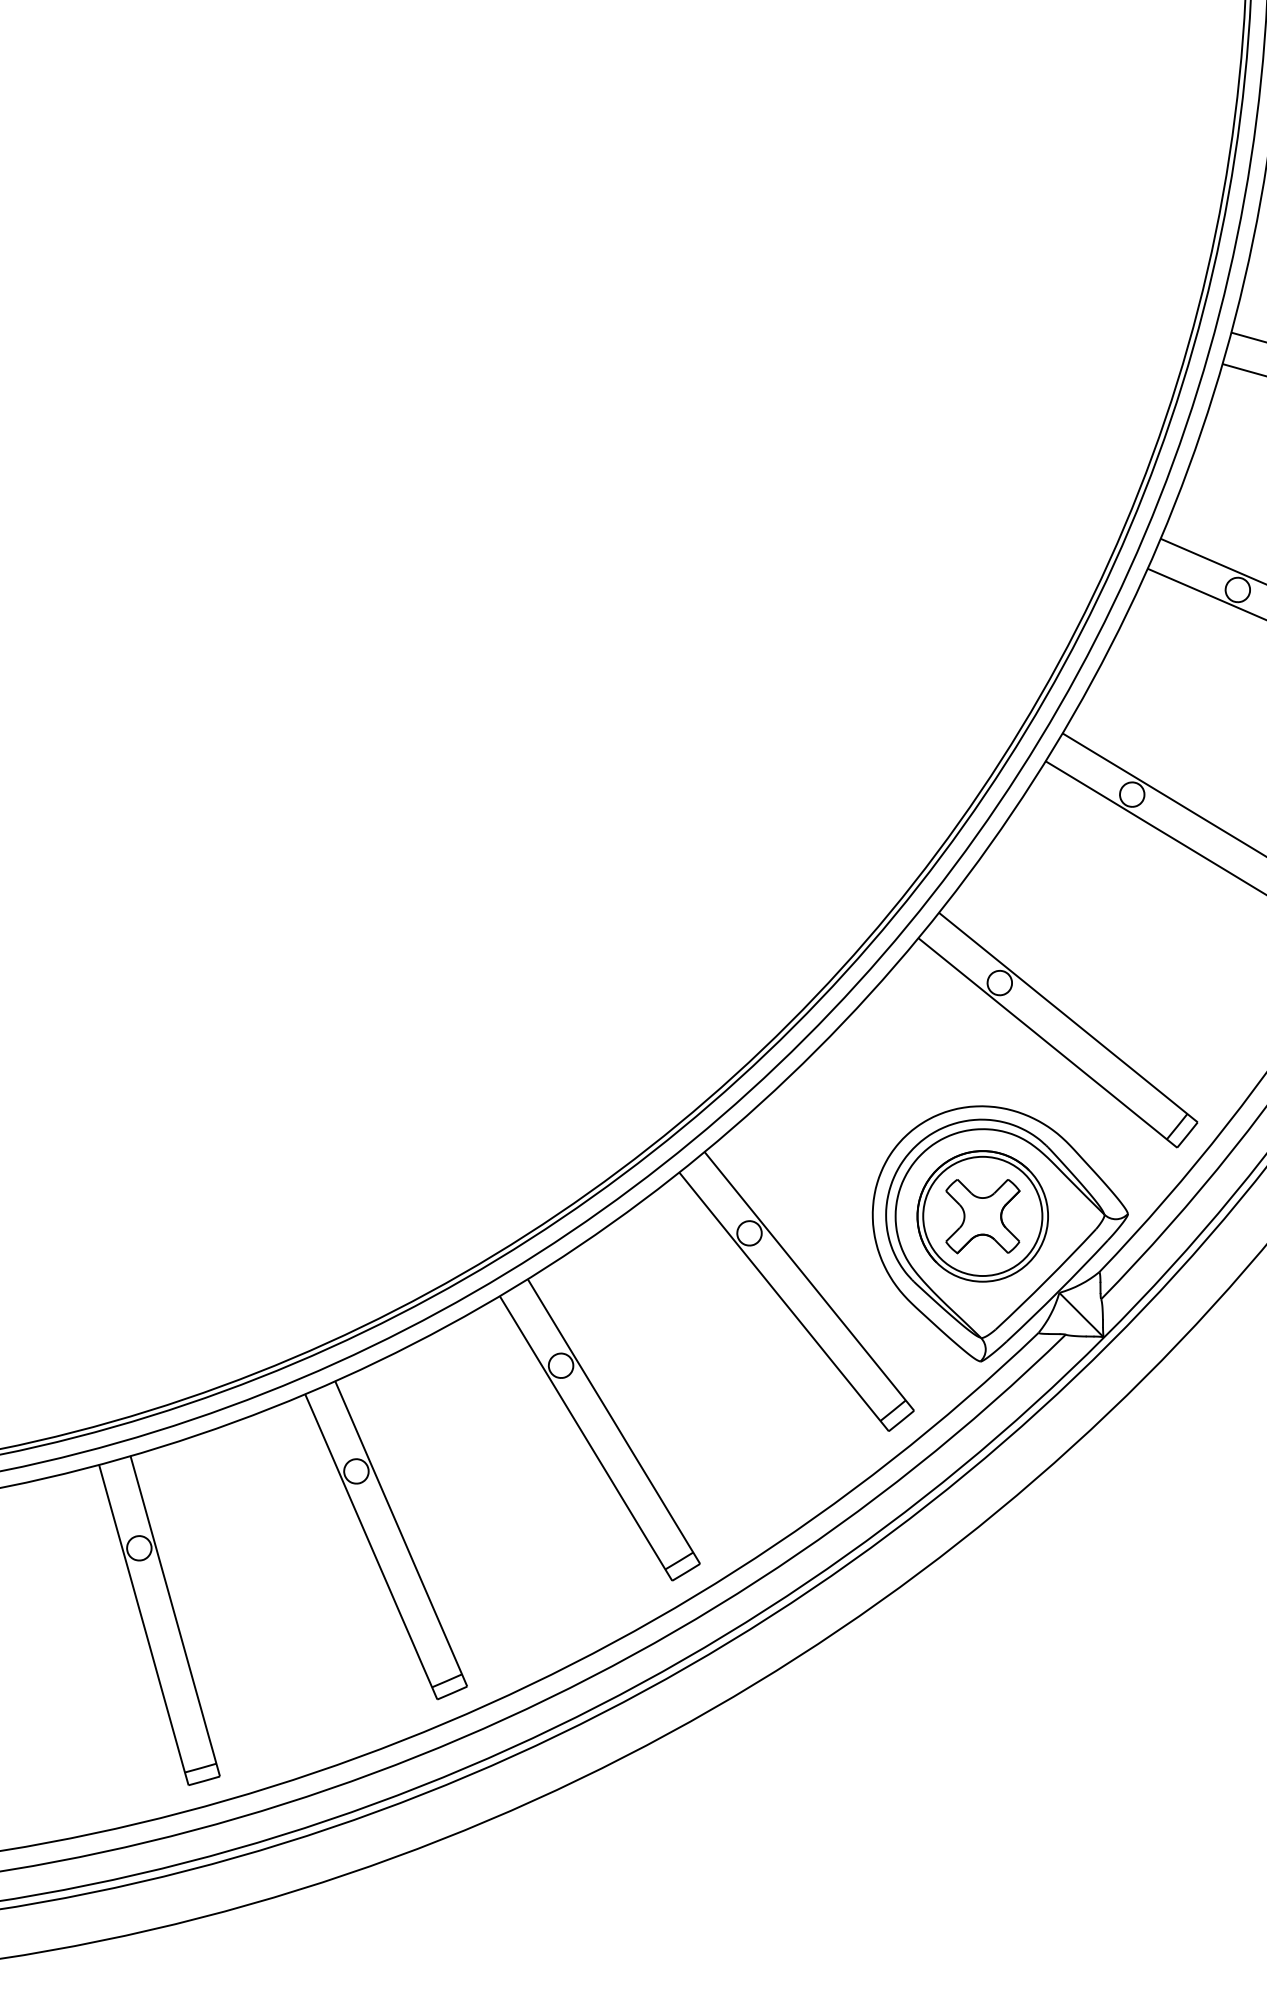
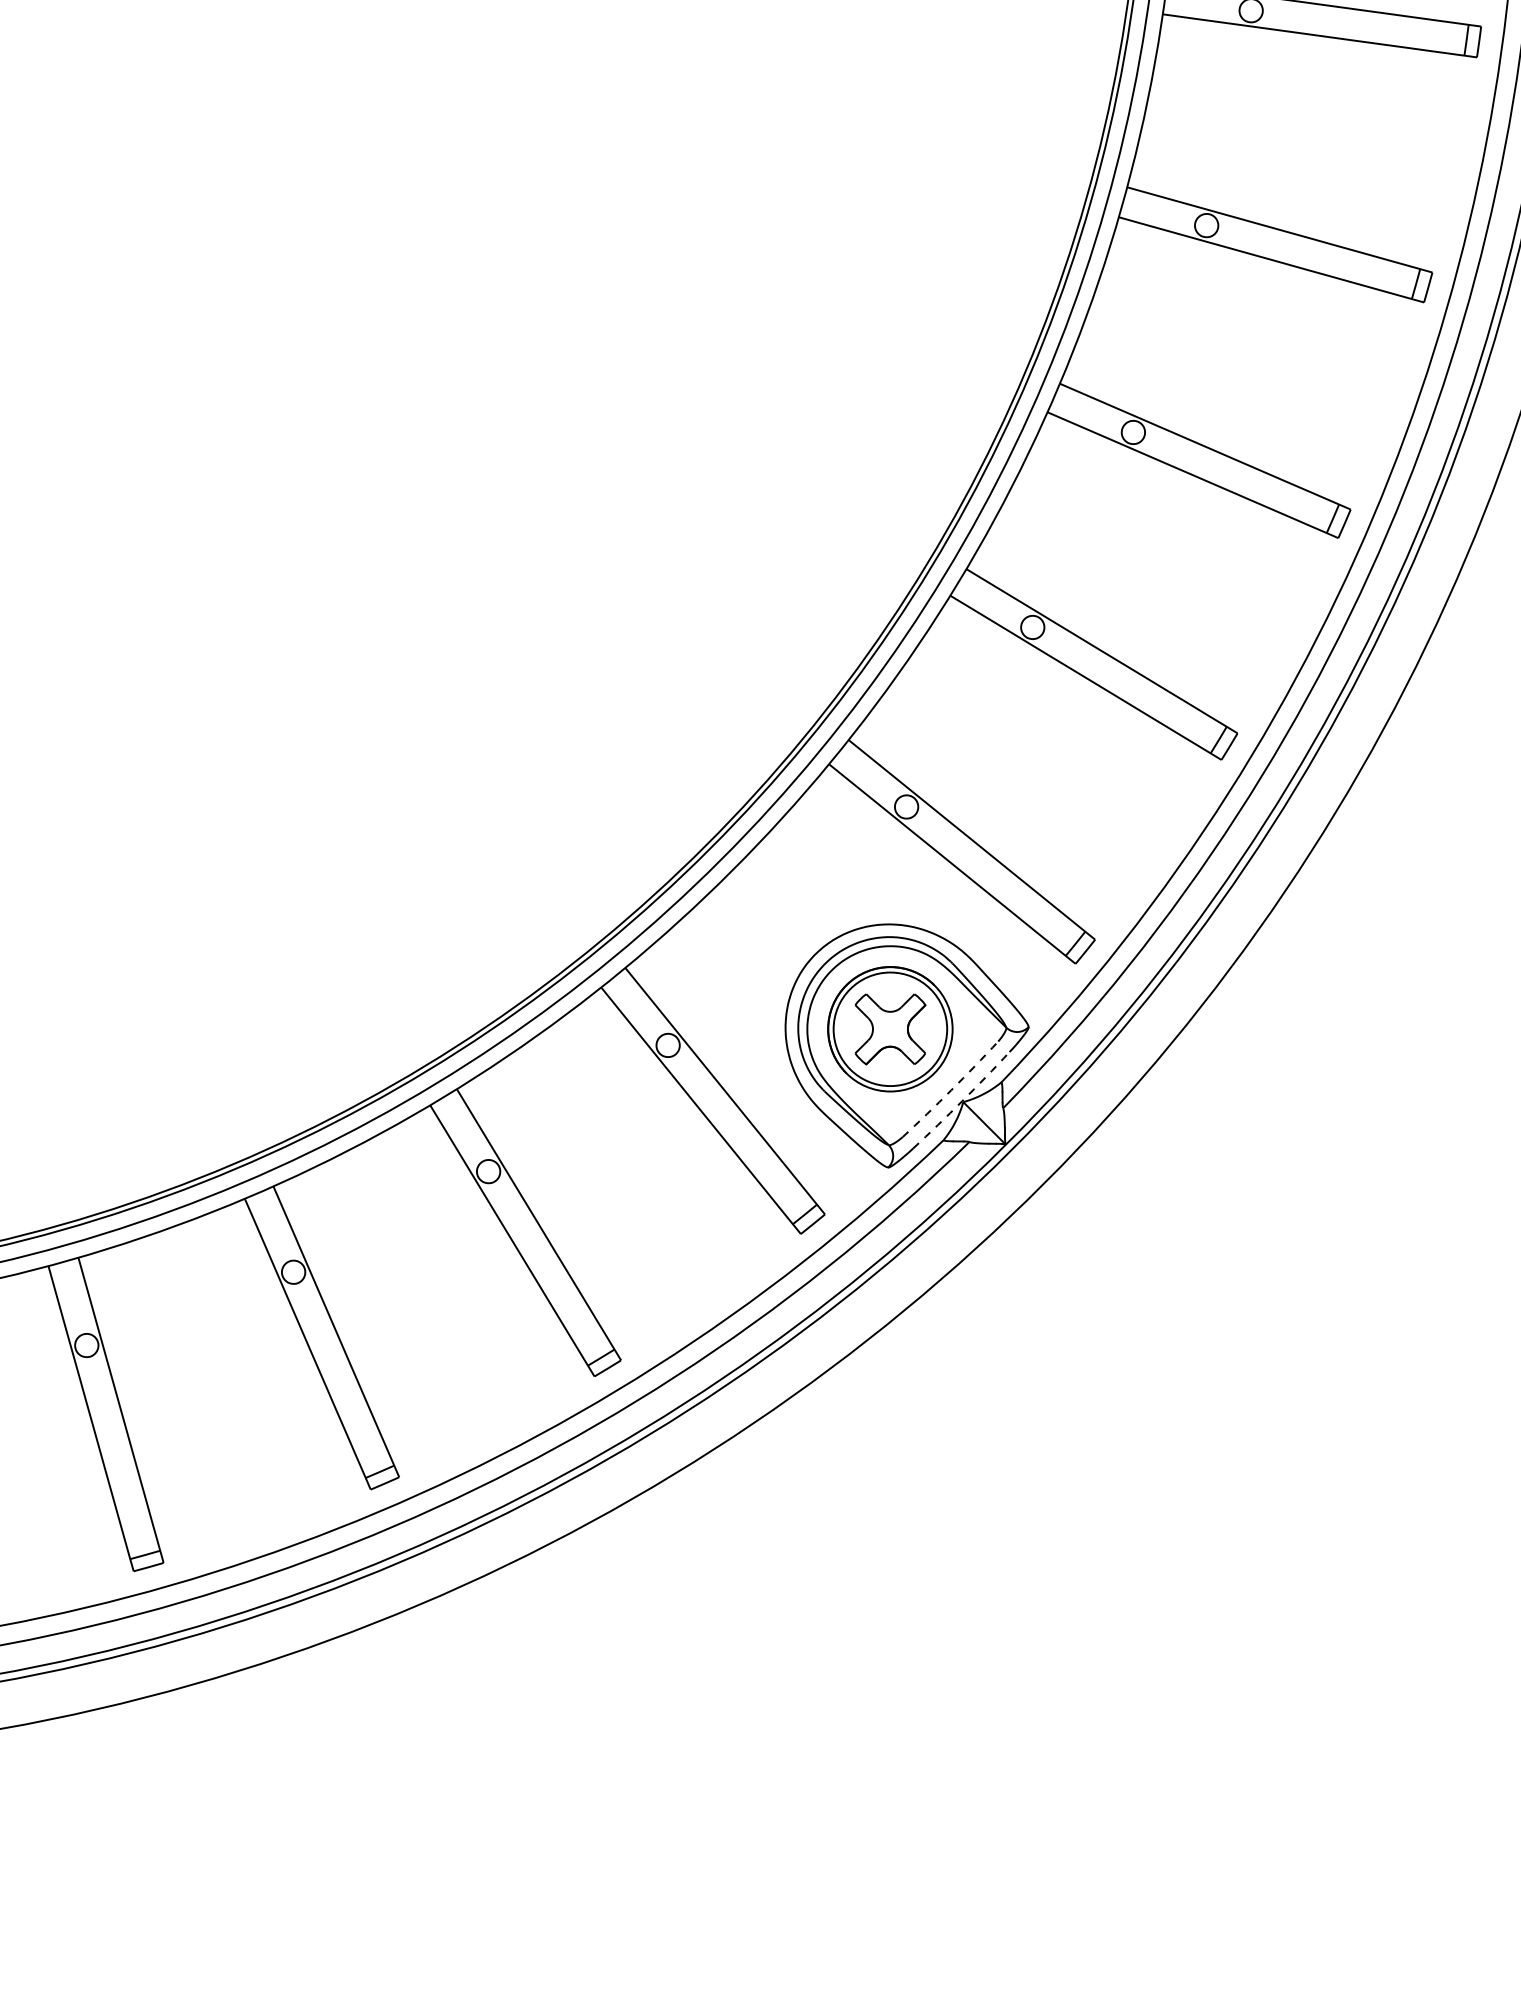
arc: (1046, 1280) -> (951, 1090), solid -> dashed
arc: (1058, 1292) -> (962, 1101), solid -> dashed

